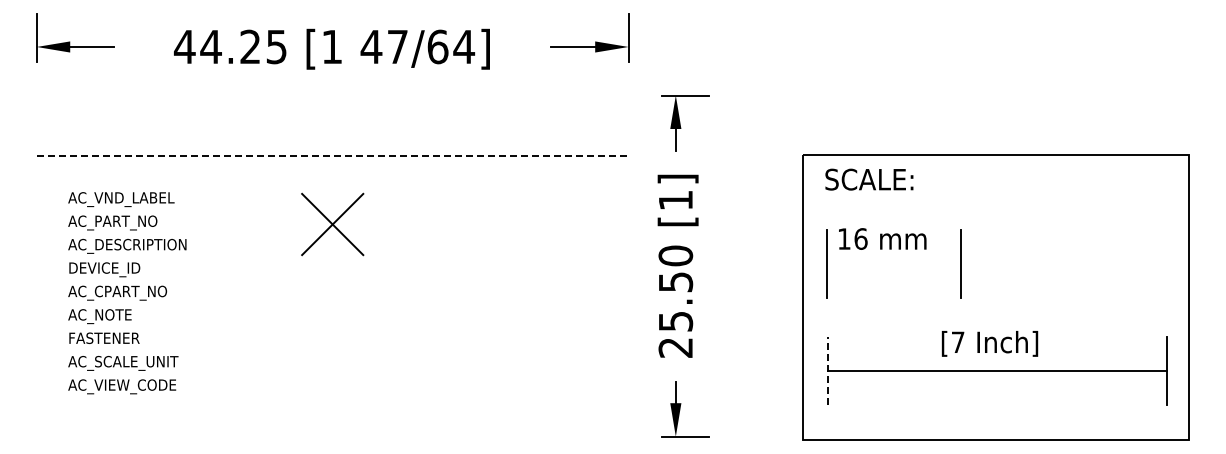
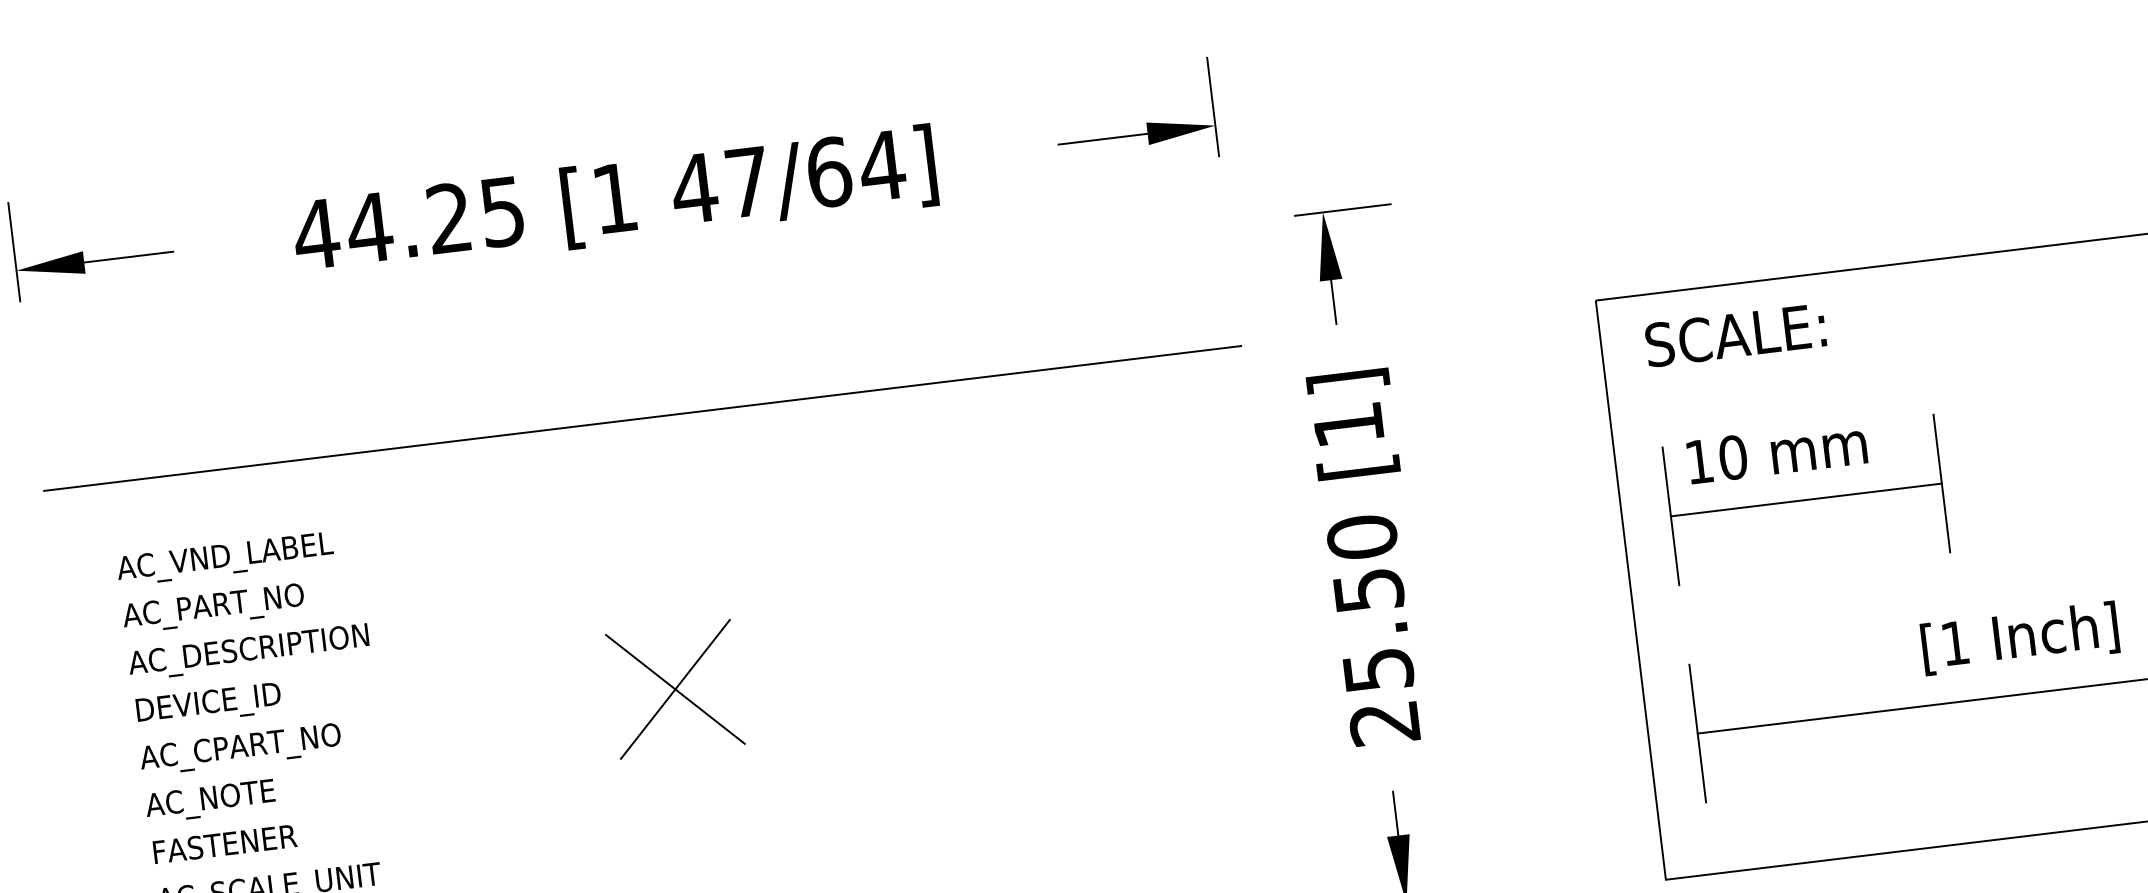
line: (332, 155) -> (642, 418), dashed -> solid
part: (332, 224) -> (674, 689), moved
text: (860, 238) -> (1732, 456), 16 -> 10
line: (894, 263) -> (1807, 499), added
text: (958, 341) -> (1955, 641), [7 -> [1
line: (827, 371) -> (1697, 734), dashed -> solid

